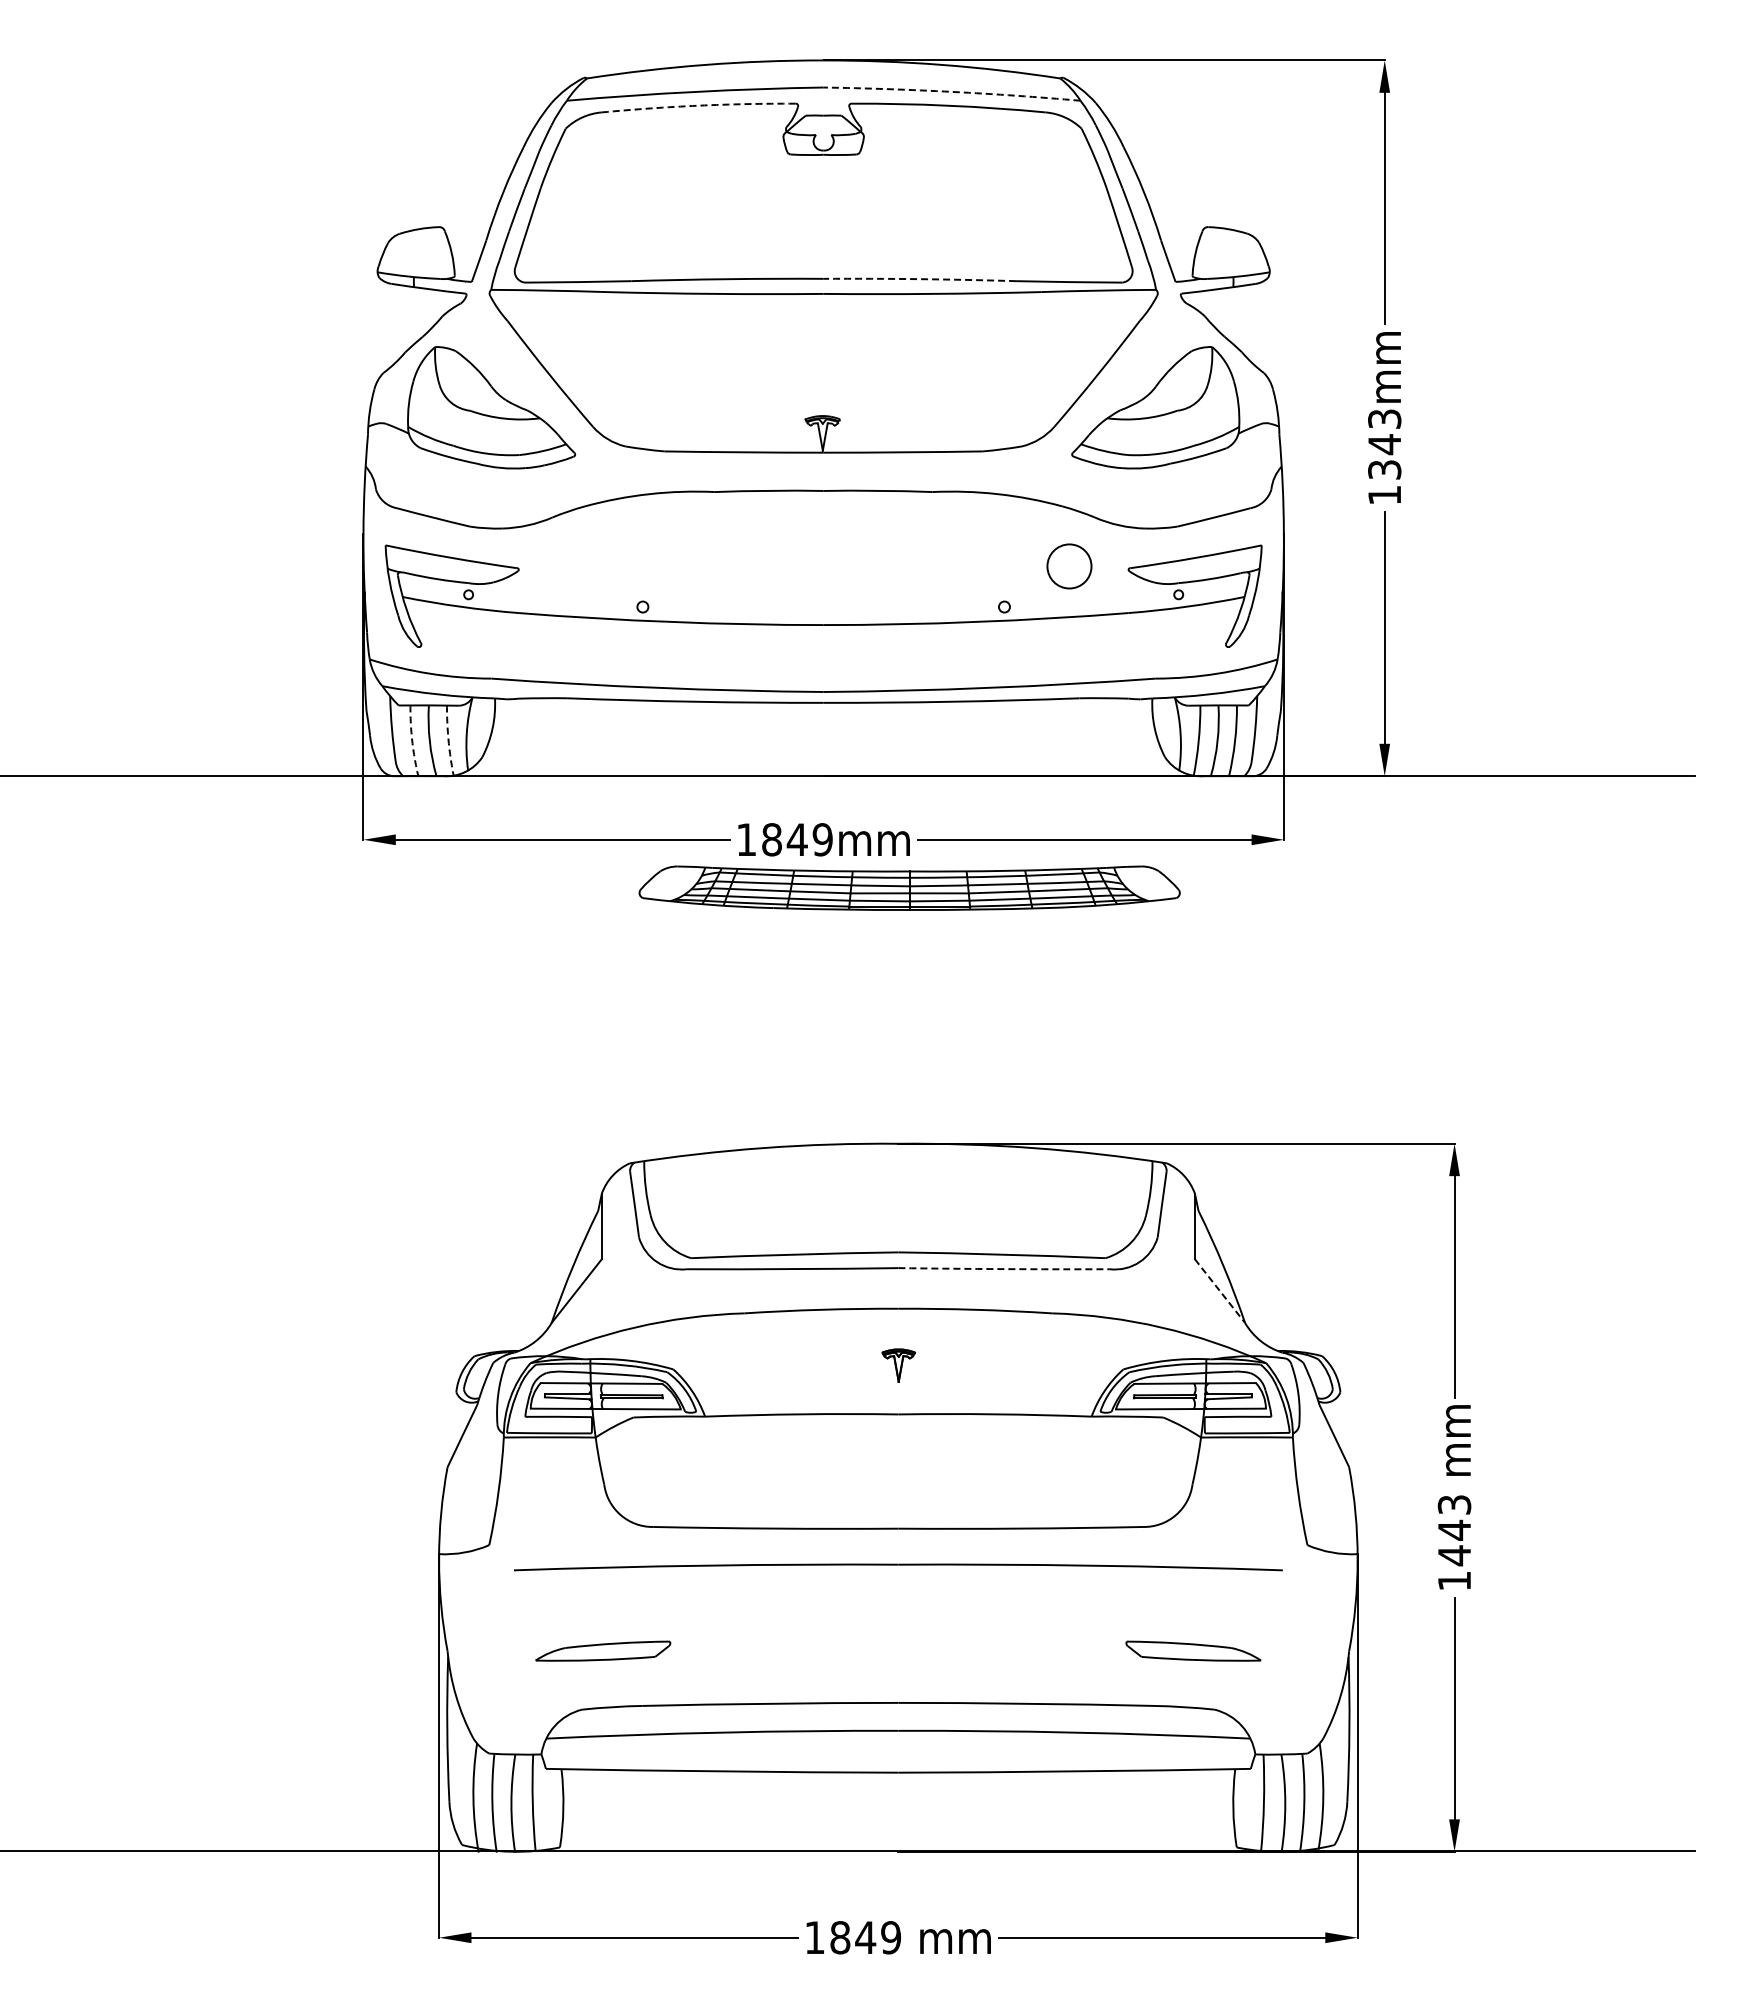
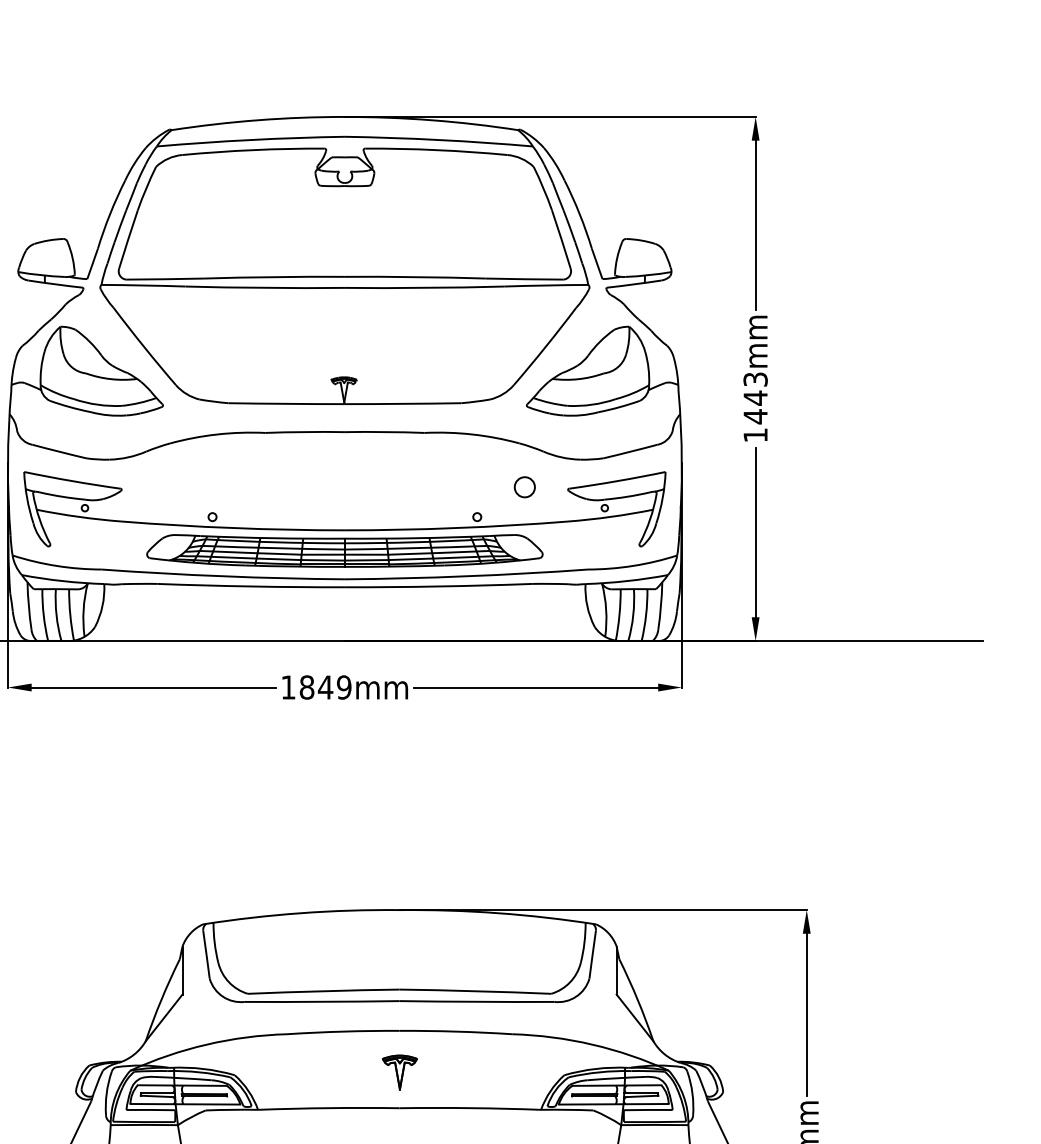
arc: (952, 91) -> (439, 139), dashed -> solid
arc: (698, 105) -> (253, 149), dashed -> solid
arc: (919, 279) -> (415, 277), dashed -> solid
text: (1384, 469) -> (755, 416), 1343mm -> 1443mm
circle: (1069, 565) -> (524, 486), size x0.62
arc: (412, 741) -> (43, 615), dashed -> solid
arc: (448, 741) -> (70, 615), dashed -> solid
part: (909, 887) -> (344, 550), moved
arc: (1004, 1269) -> (477, 1002), dashed -> solid
line: (1219, 1291) -> (634, 1018), dashed -> solid
part: (898, 1365) -> (399, 1072), size x1.43

